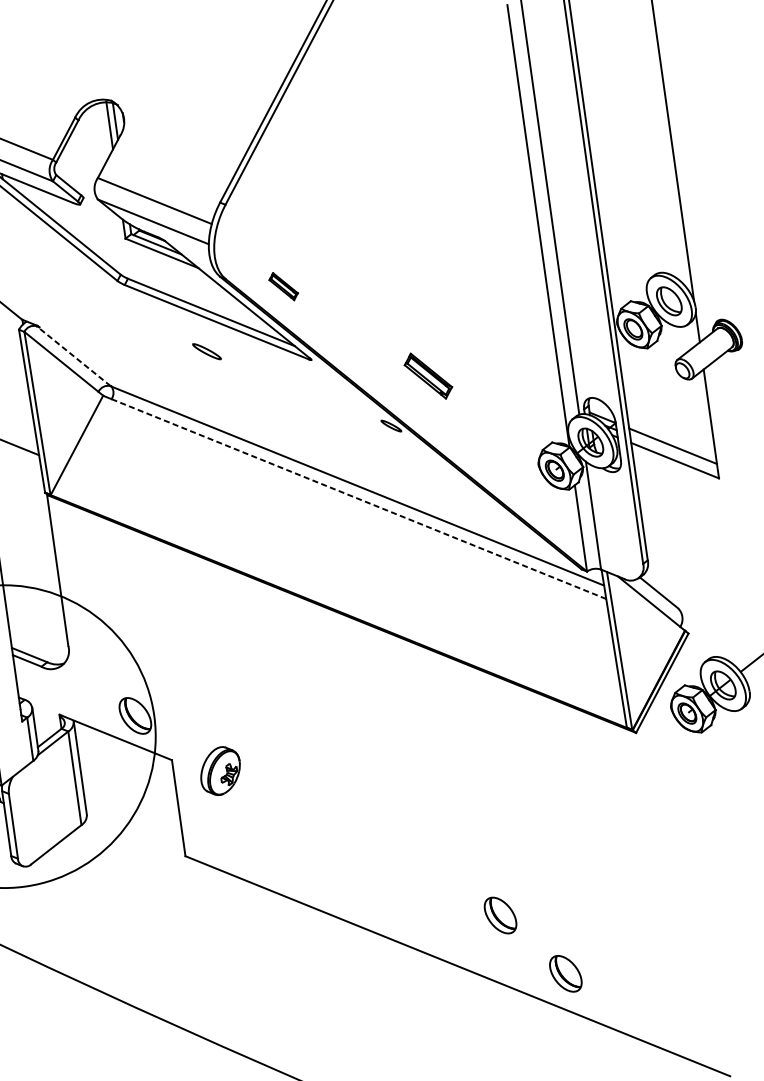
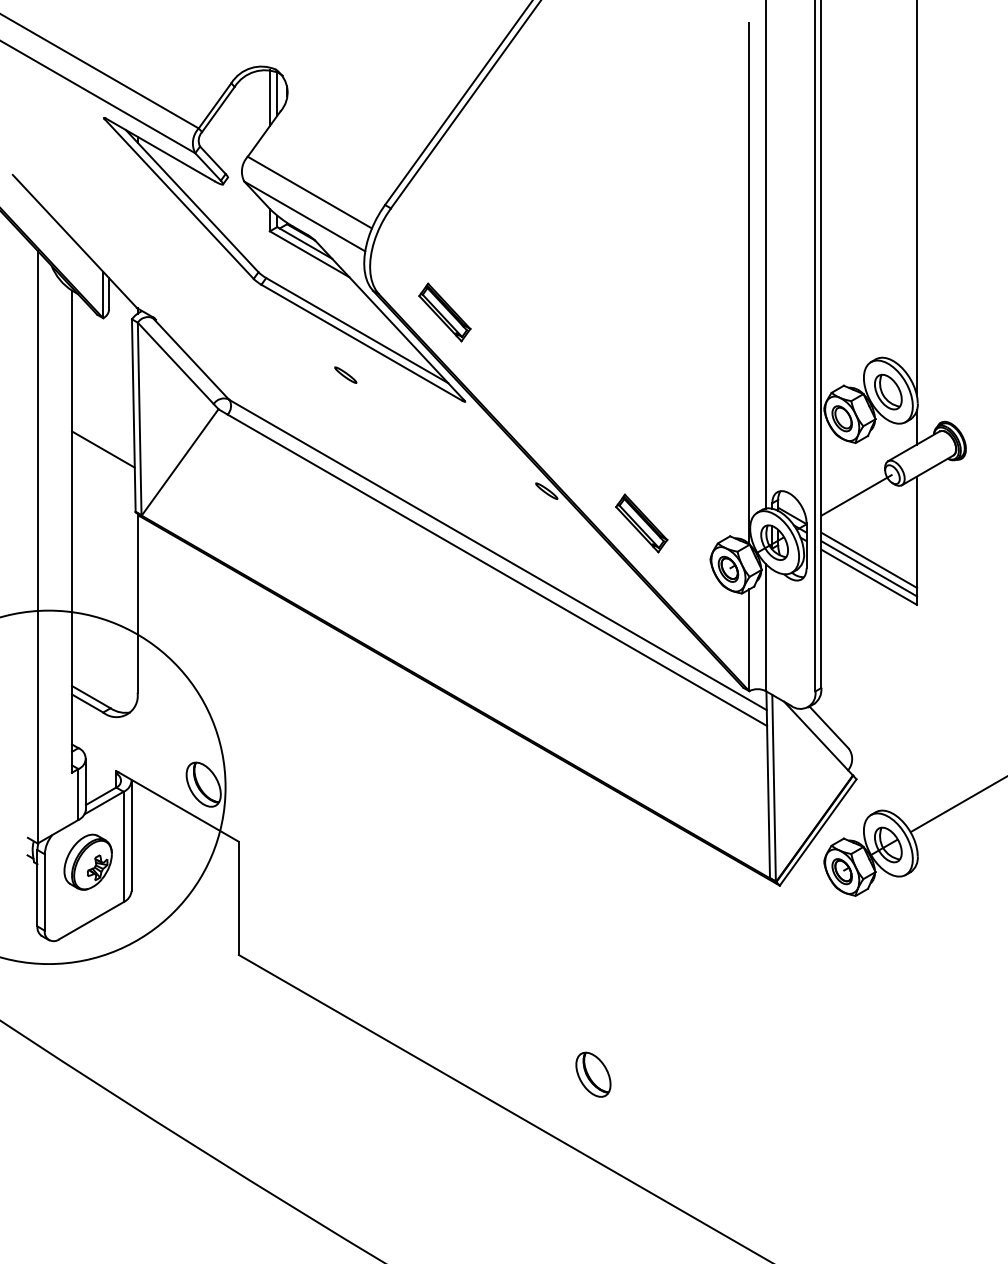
part: (283, 286) -> (444, 312), size x1.67
part: (206, 351) -> (345, 374), size x0.71
line: (73, 356) -> (190, 358), dashed -> solid
part: (428, 376) -> (641, 523), moved
line: (654, 391) -> (856, 494), added
line: (674, 453) -> (869, 568), added
line: (359, 499) -> (497, 570), dashed -> solid
part: (219, 770) -> (87, 861), moved
part: (565, 973) -> (659, 1152), removed

